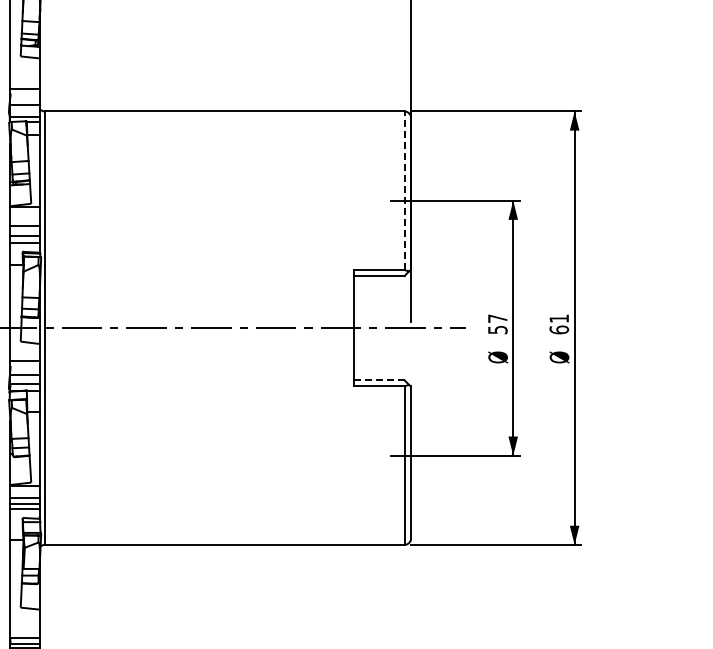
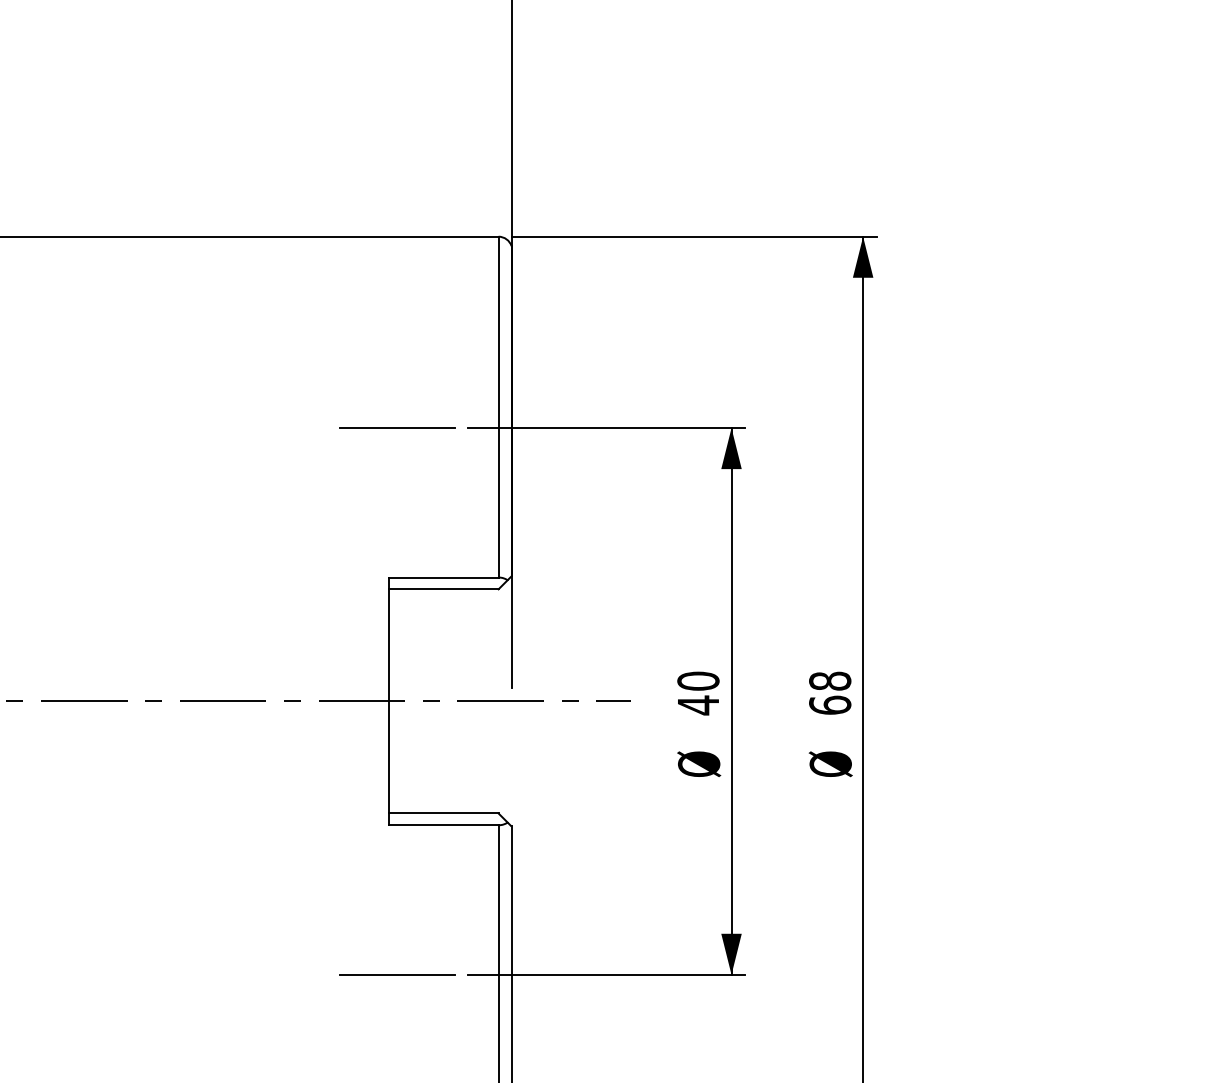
line: (404, 190) -> (498, 406), dashed -> solid
line: (357, 200) -> (397, 427), added
text: (559, 318) -> (830, 680), 61 -> 68
text: (497, 324) -> (697, 693), 57 -> 40
line: (379, 380) -> (444, 813), dashed -> solid
line: (357, 455) -> (397, 974), added

